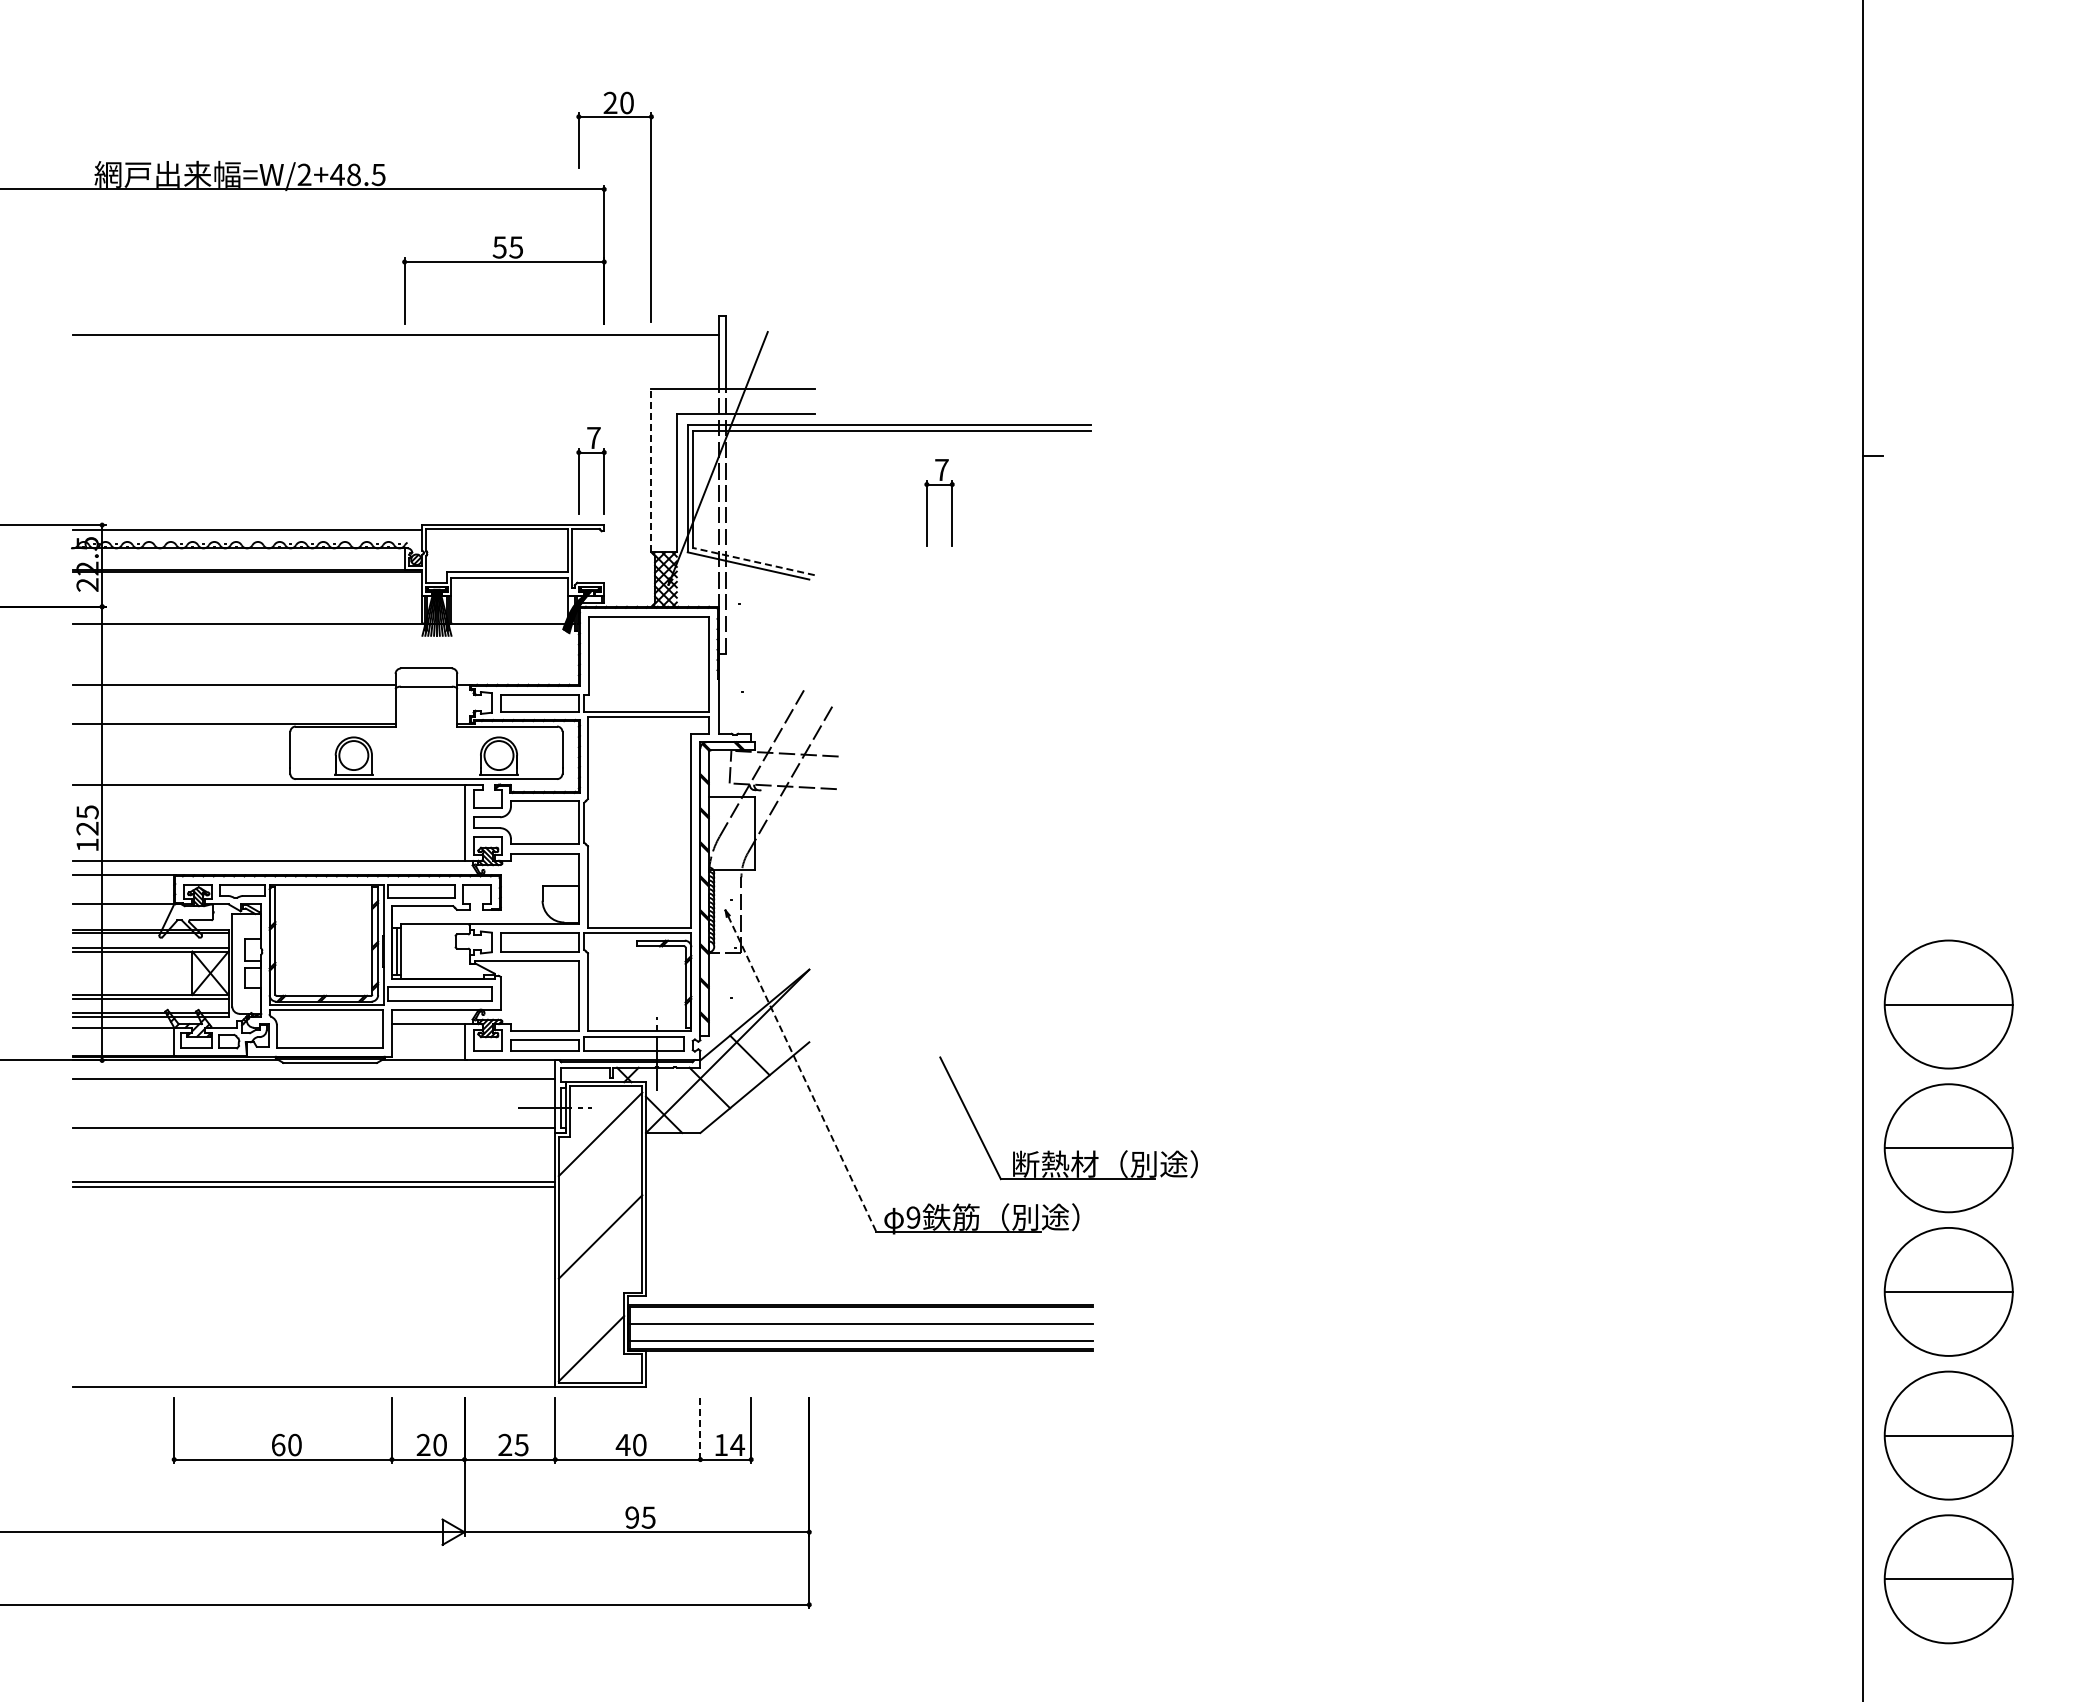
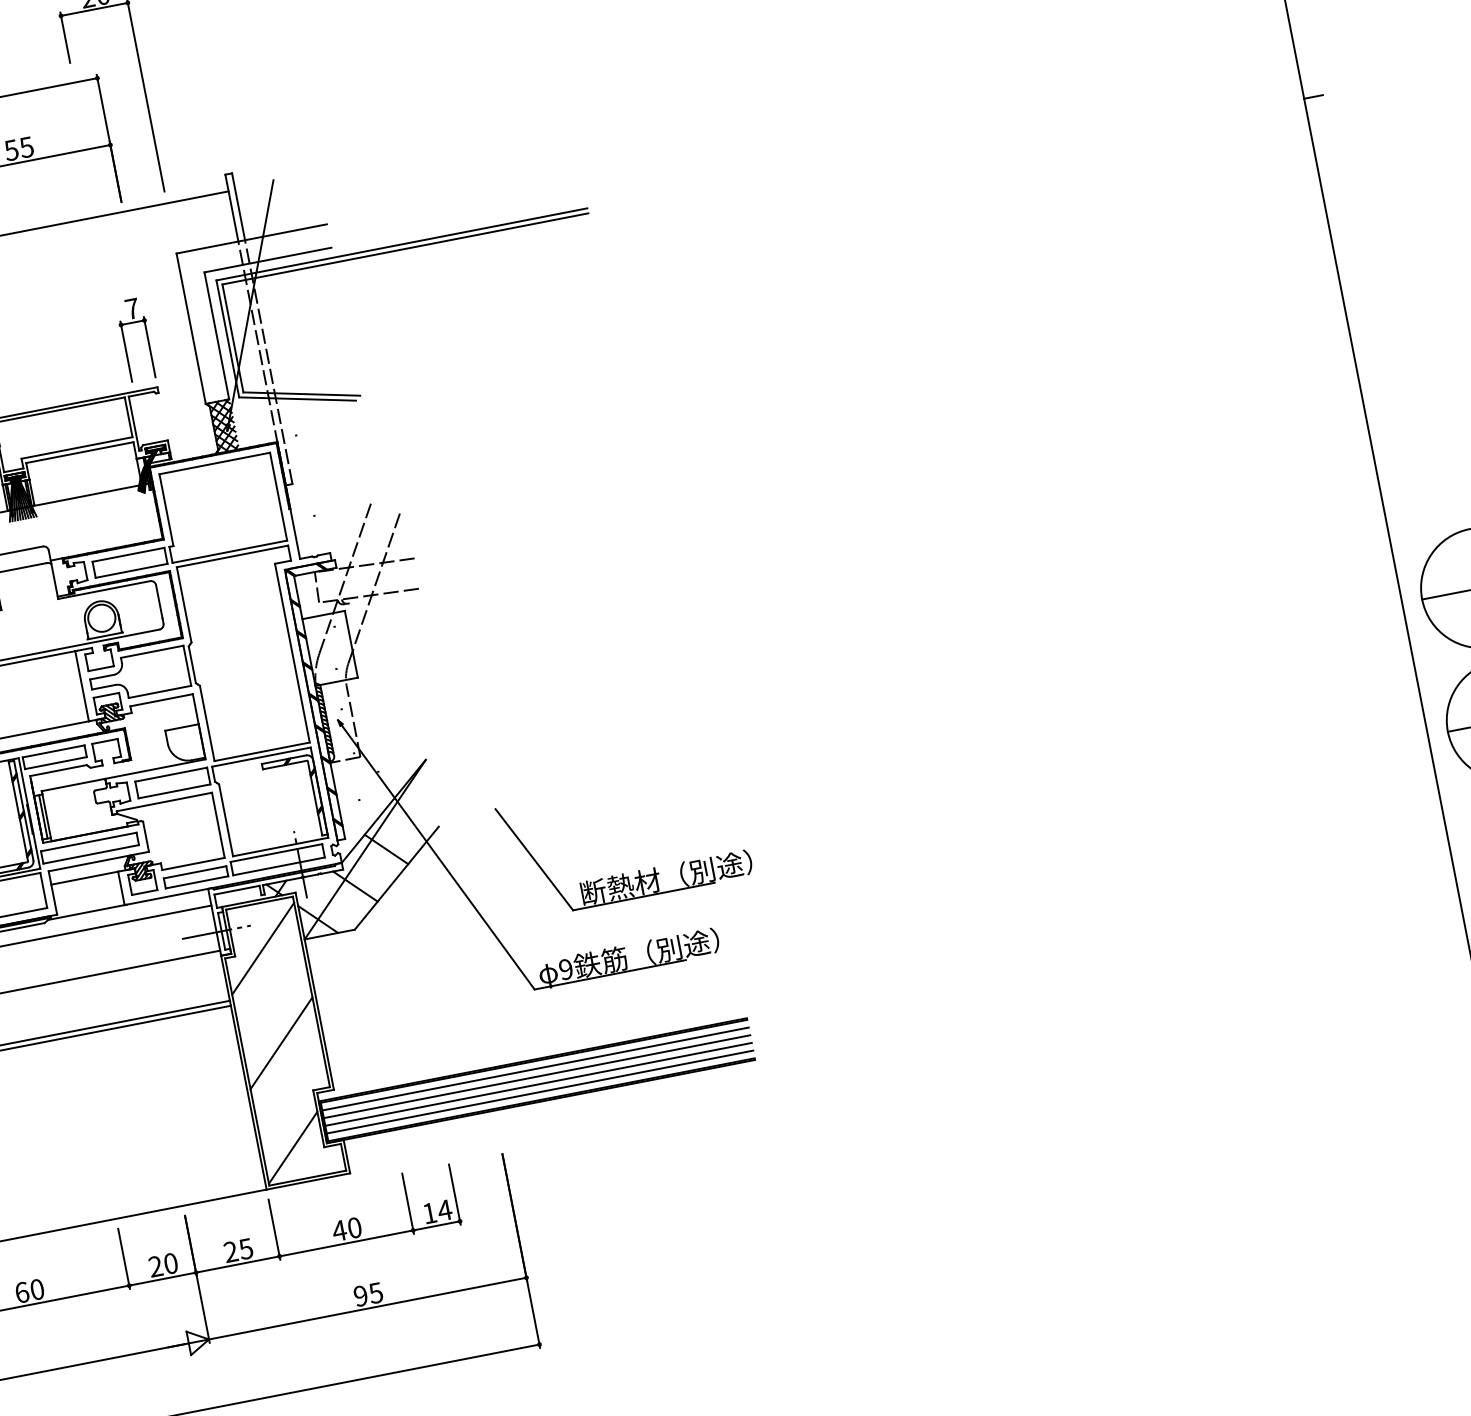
line: (651, 470) -> (191, 328), dashed -> solid
part: (927, 502) -> (451, 308), removed
line: (753, 561) -> (301, 394), dashed -> solid
line: (802, 1074) -> (438, 857), dashed -> solid
part: (1060, 1150) -> (622, 873), moved
line: (860, 1315) -> (534, 1069), added
line: (860, 1332) -> (537, 1084), added
line: (700, 1430) -> (408, 1203), dashed -> solid

